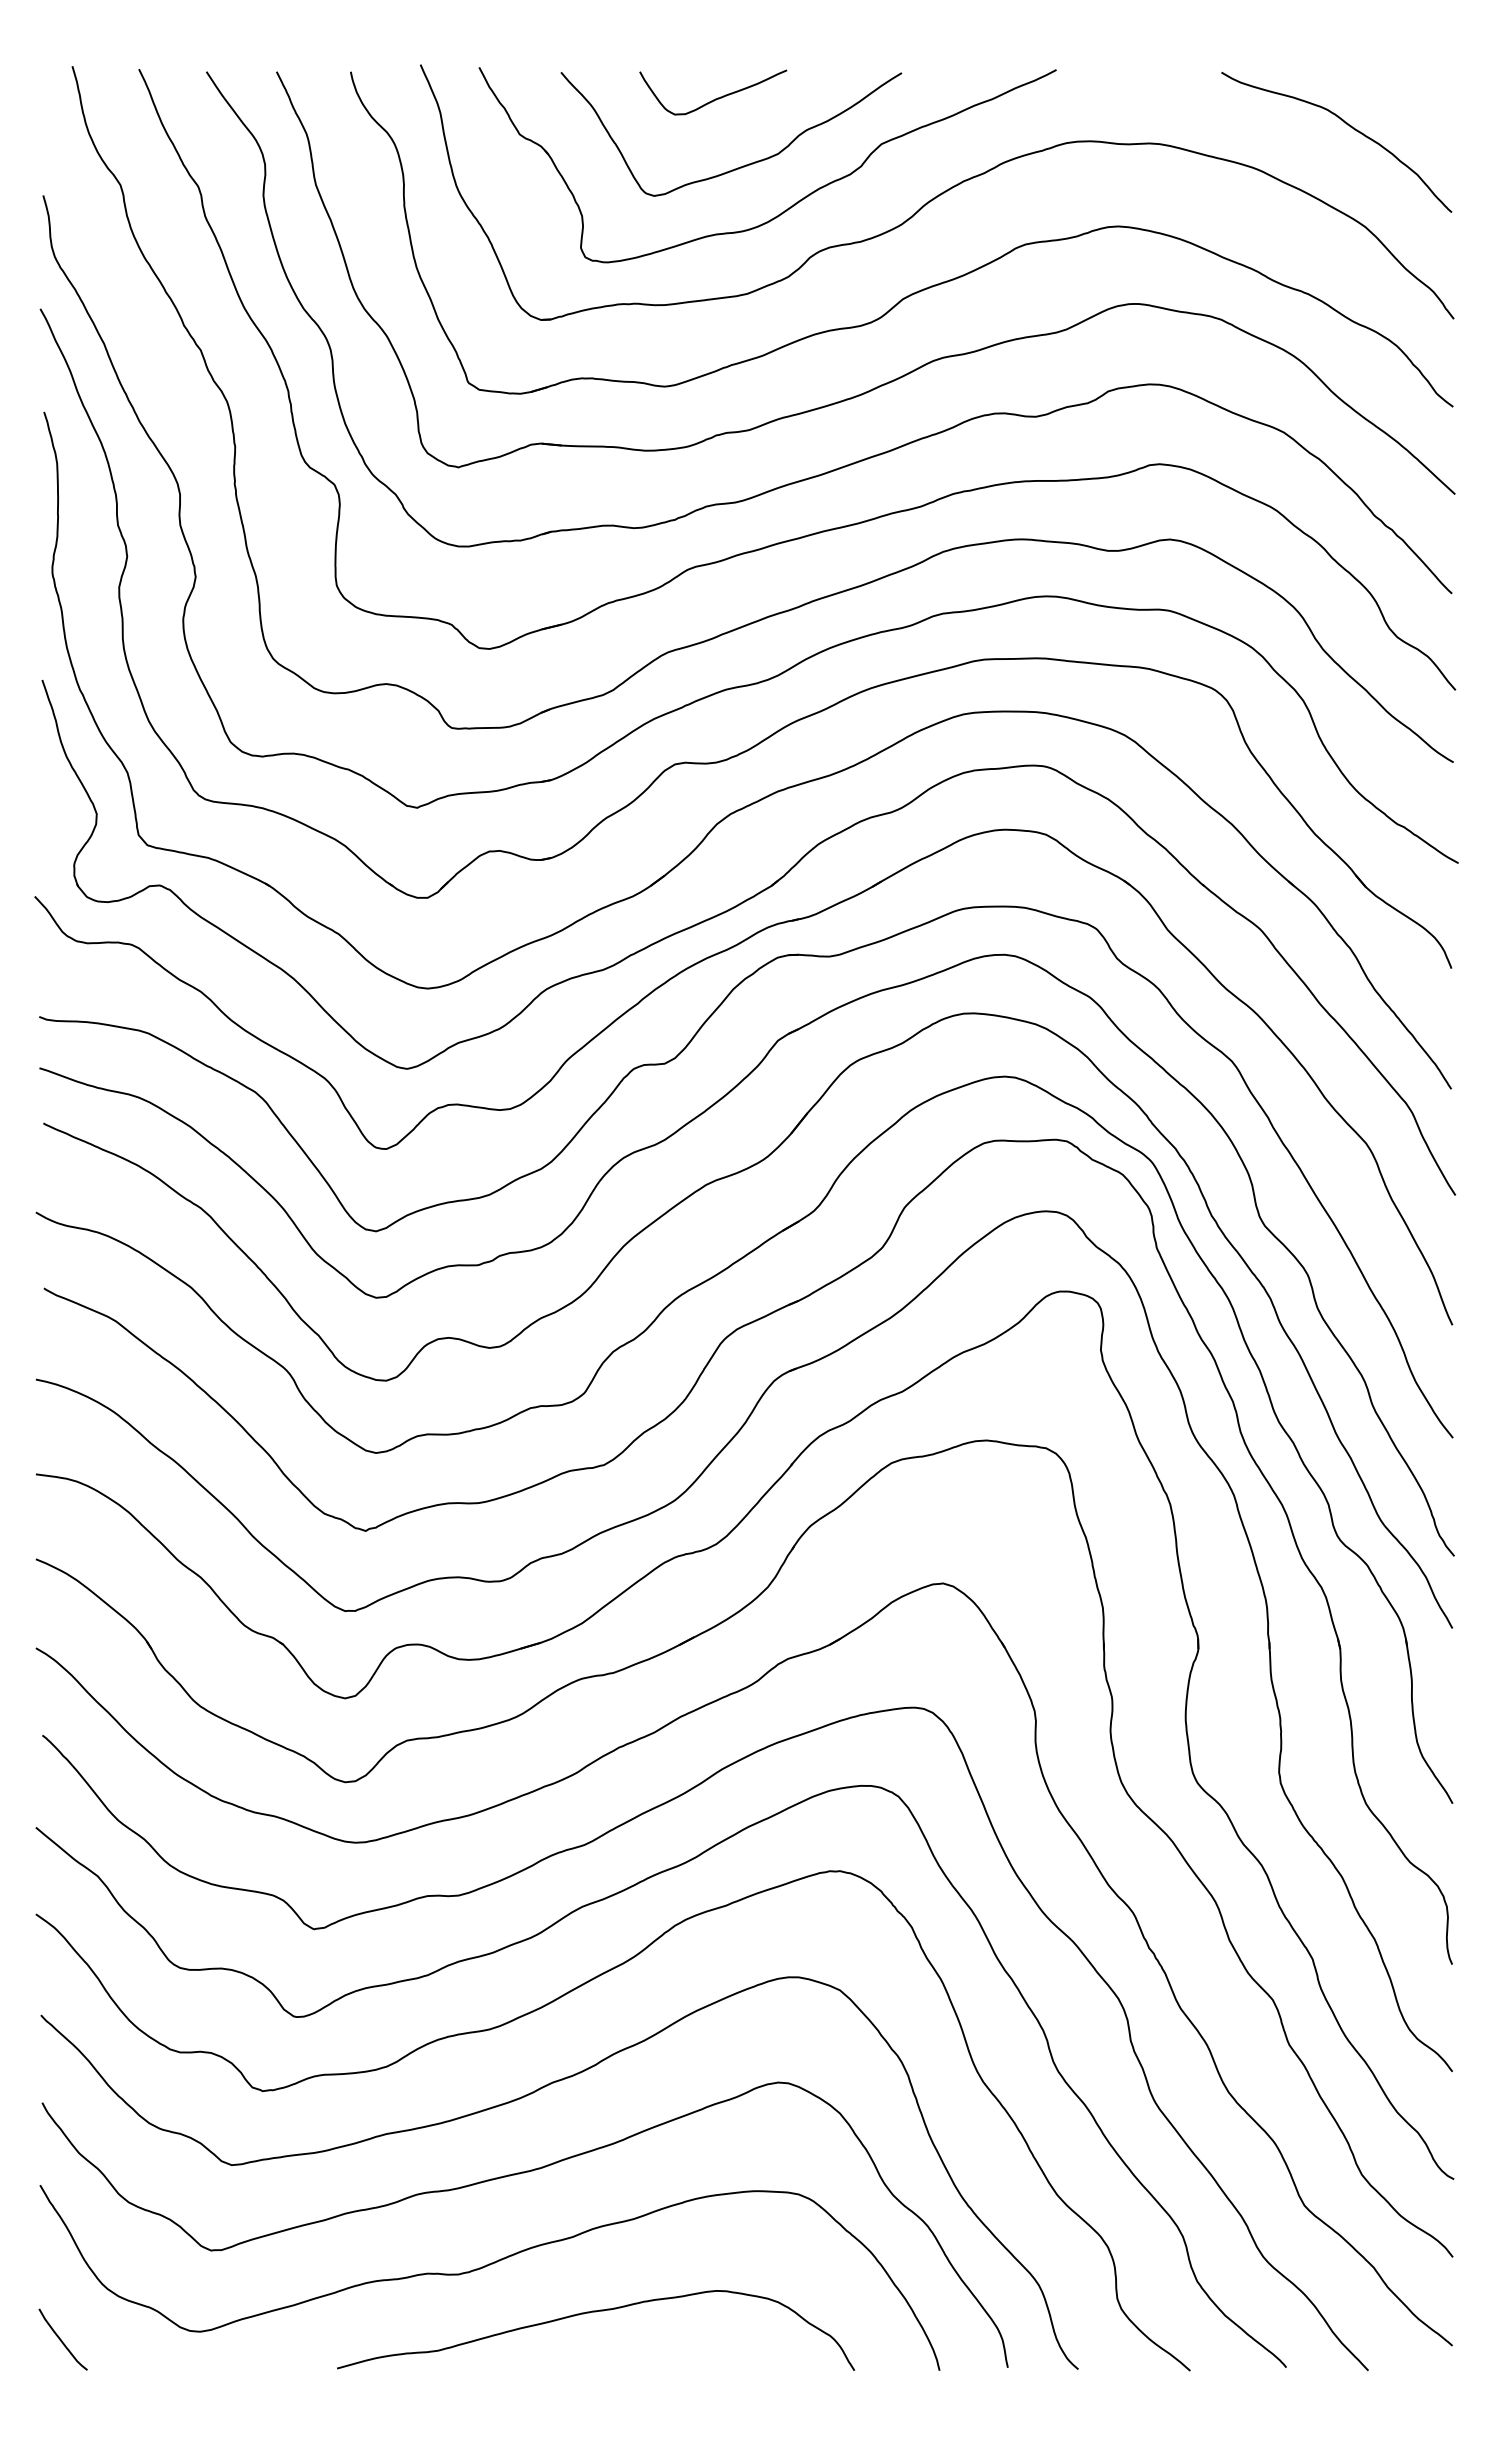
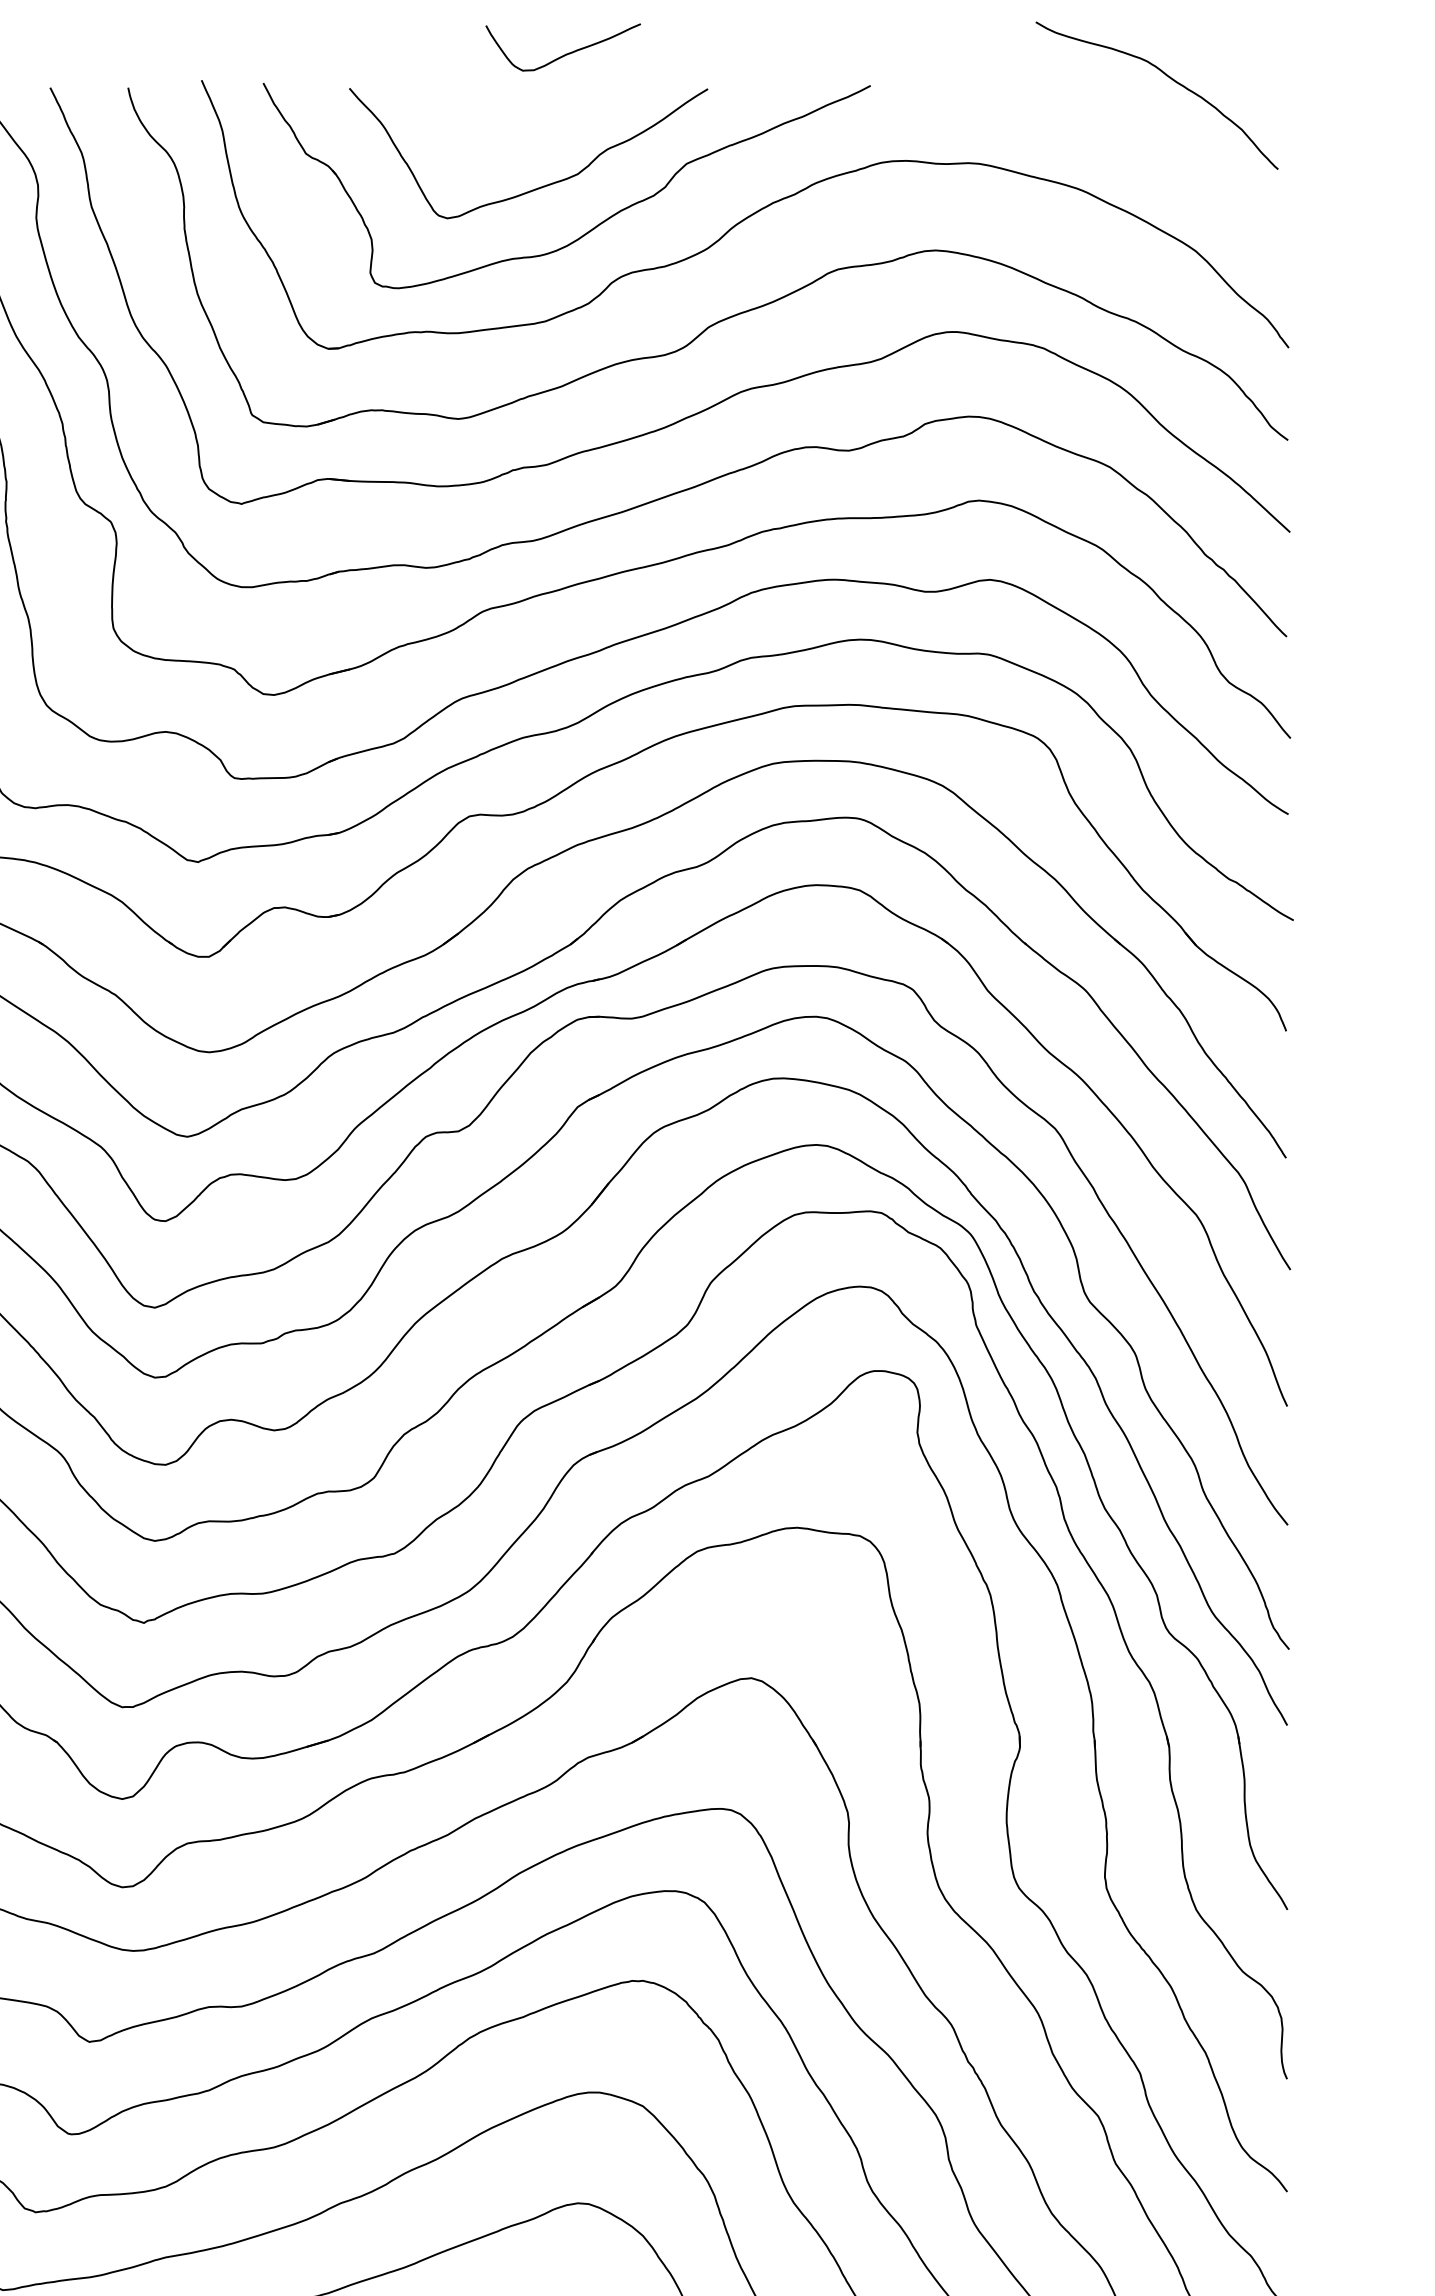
curve: (715, 98) -> (565, 53), moved
curve: (1347, 125) -> (1168, 77), moved

